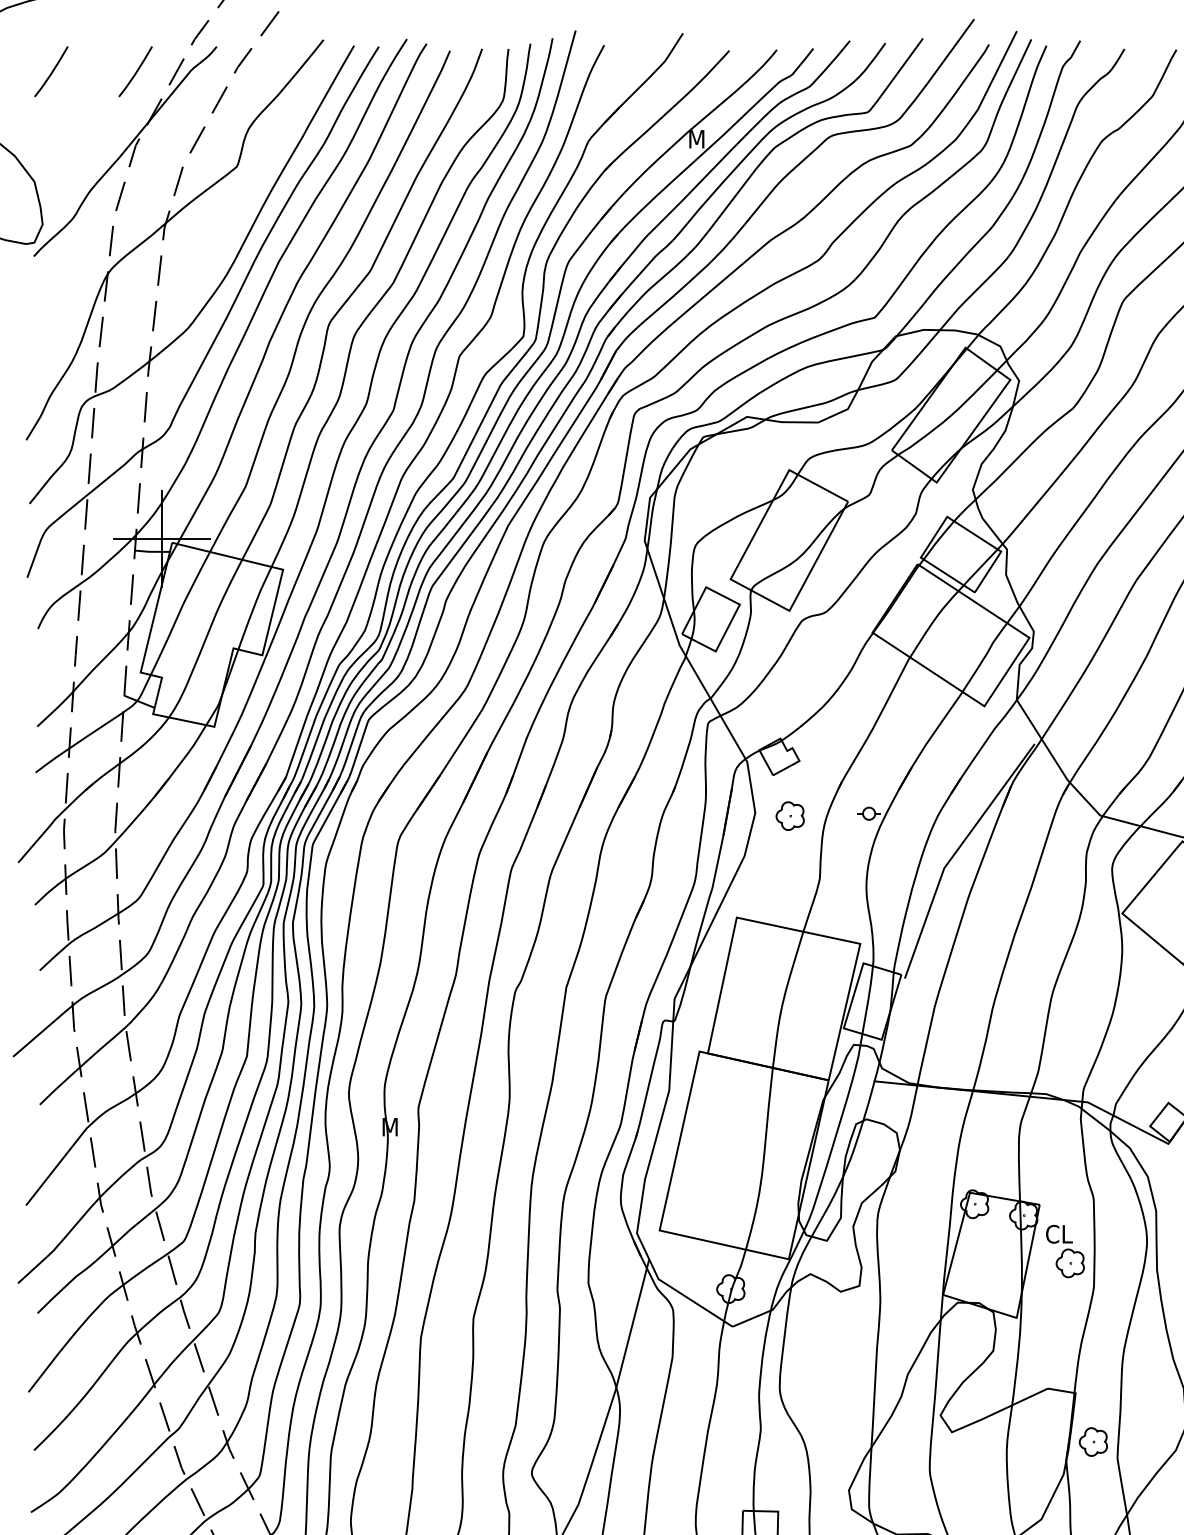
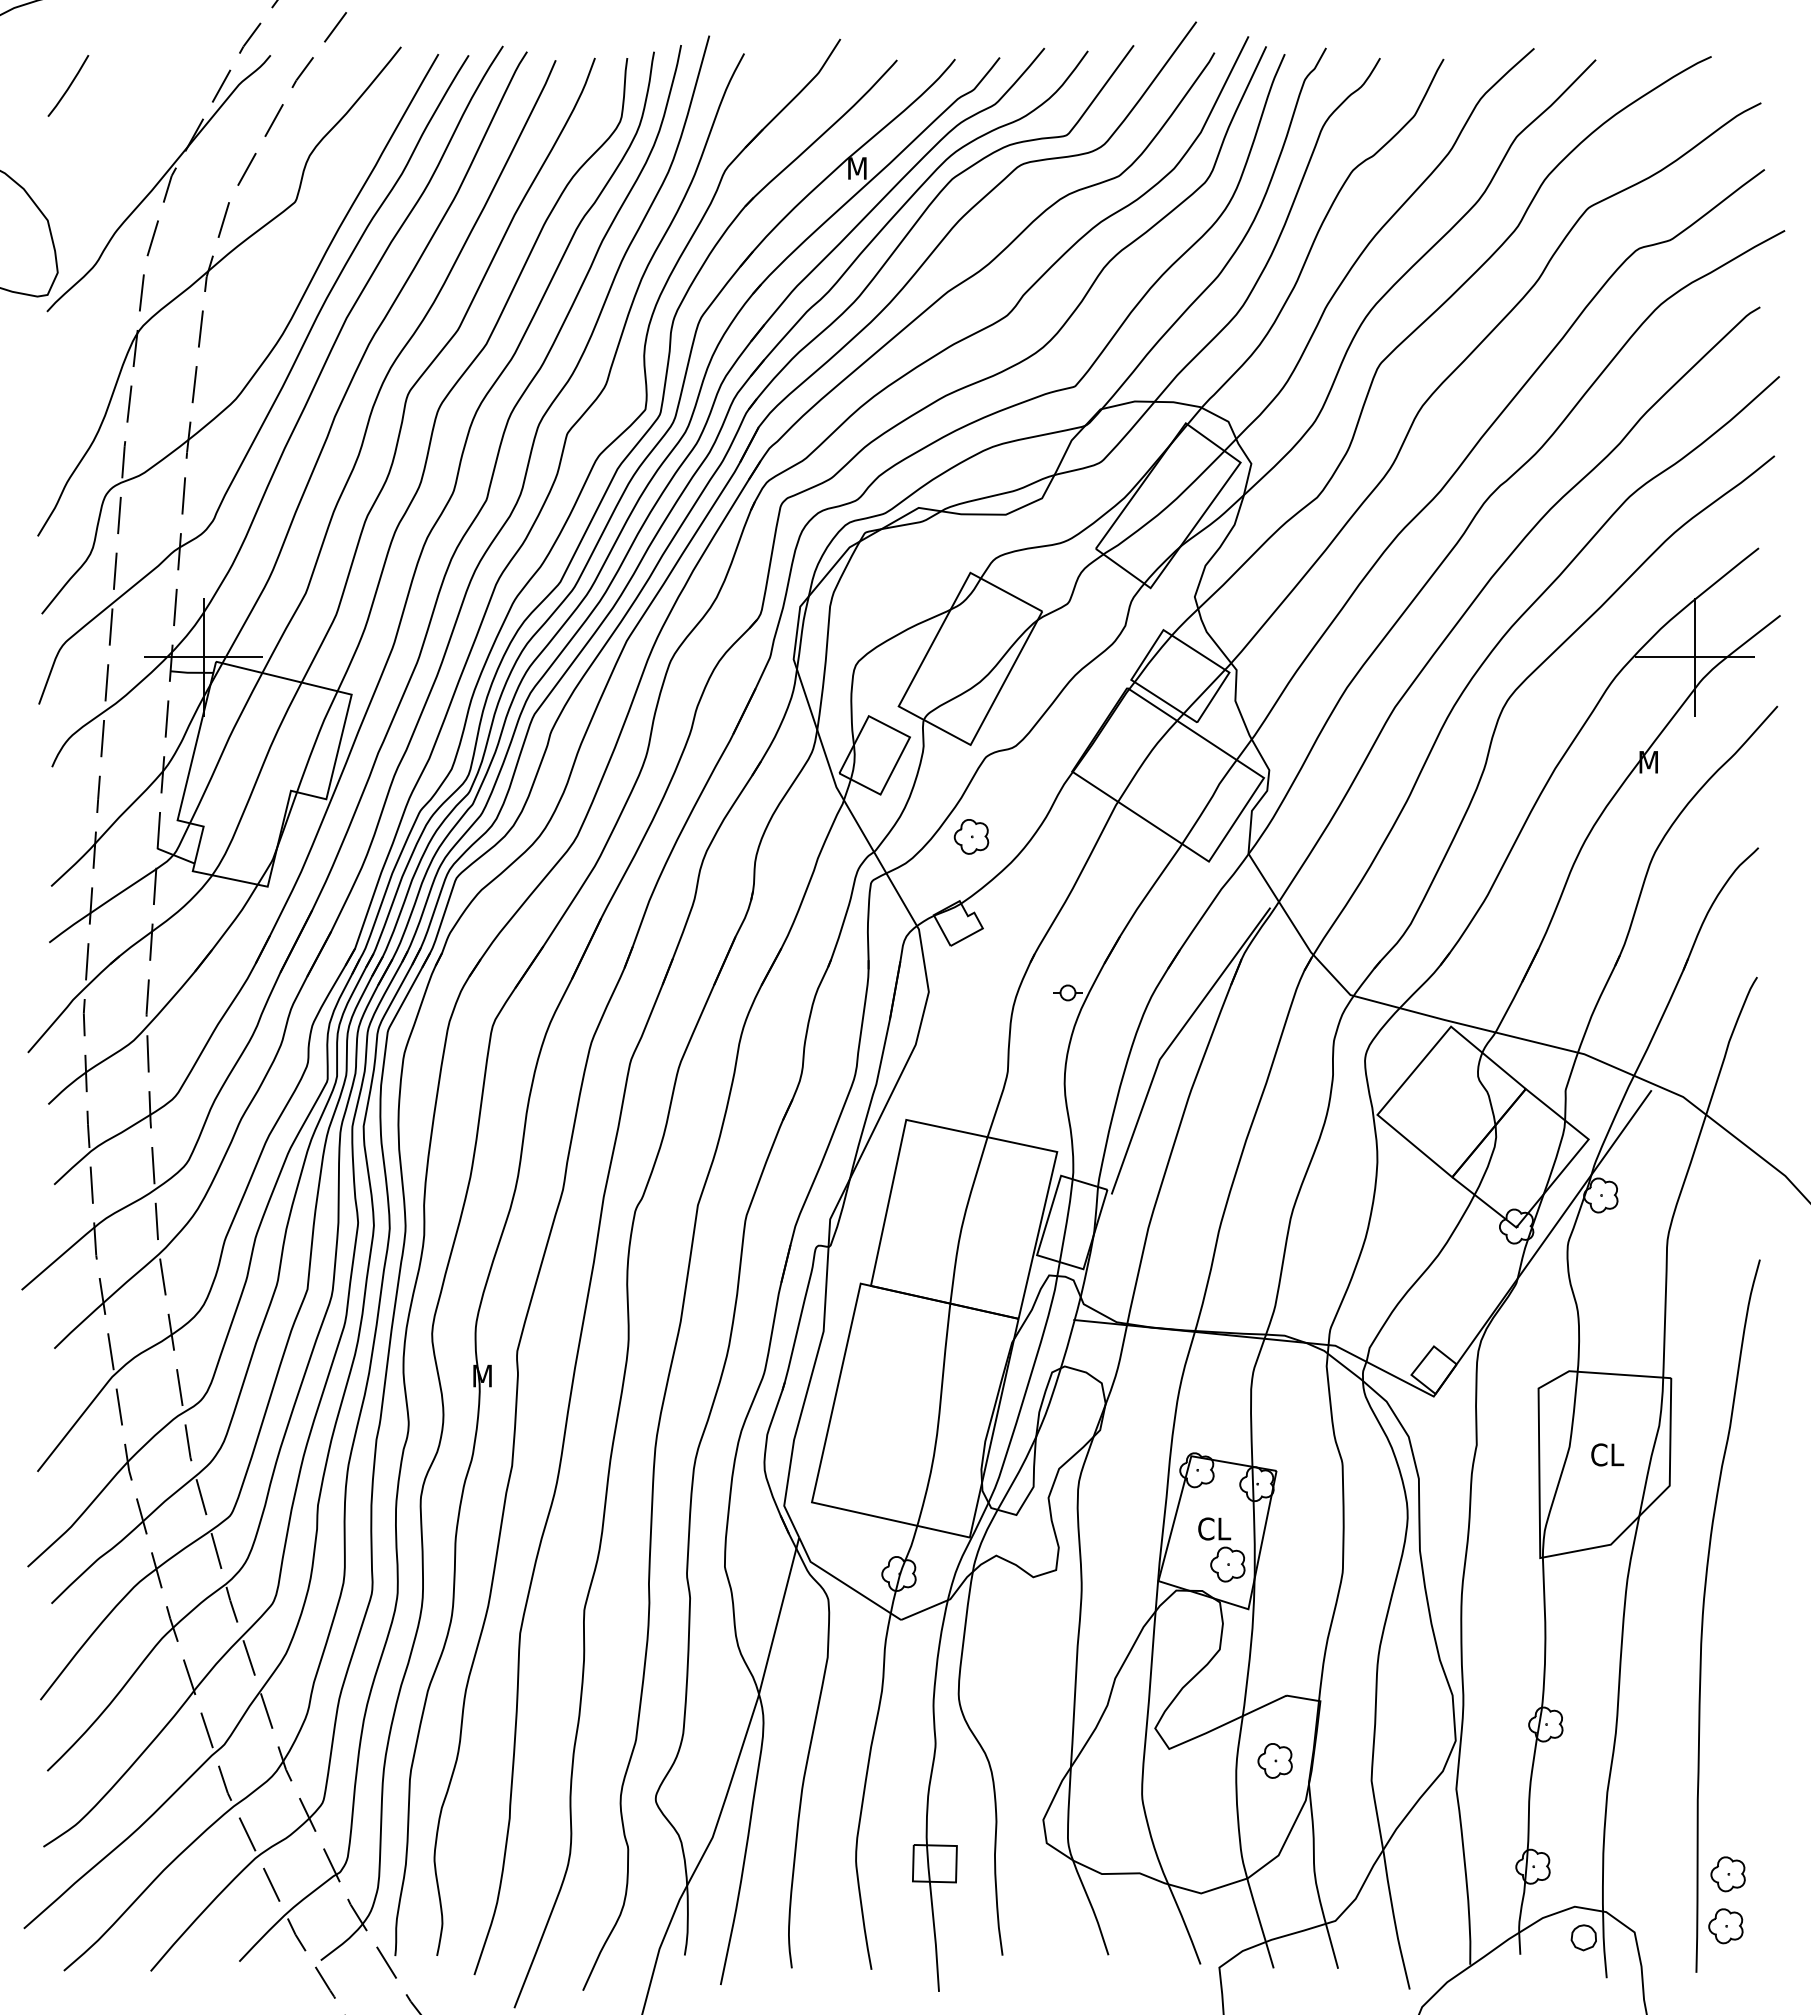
line: (136, 71) -> (172, 85), removed
part: (790, 815) -> (971, 836), moved
part: (1065, 1251) -> (1221, 1549), moved
part: (1092, 1441) -> (1274, 1760), moved

